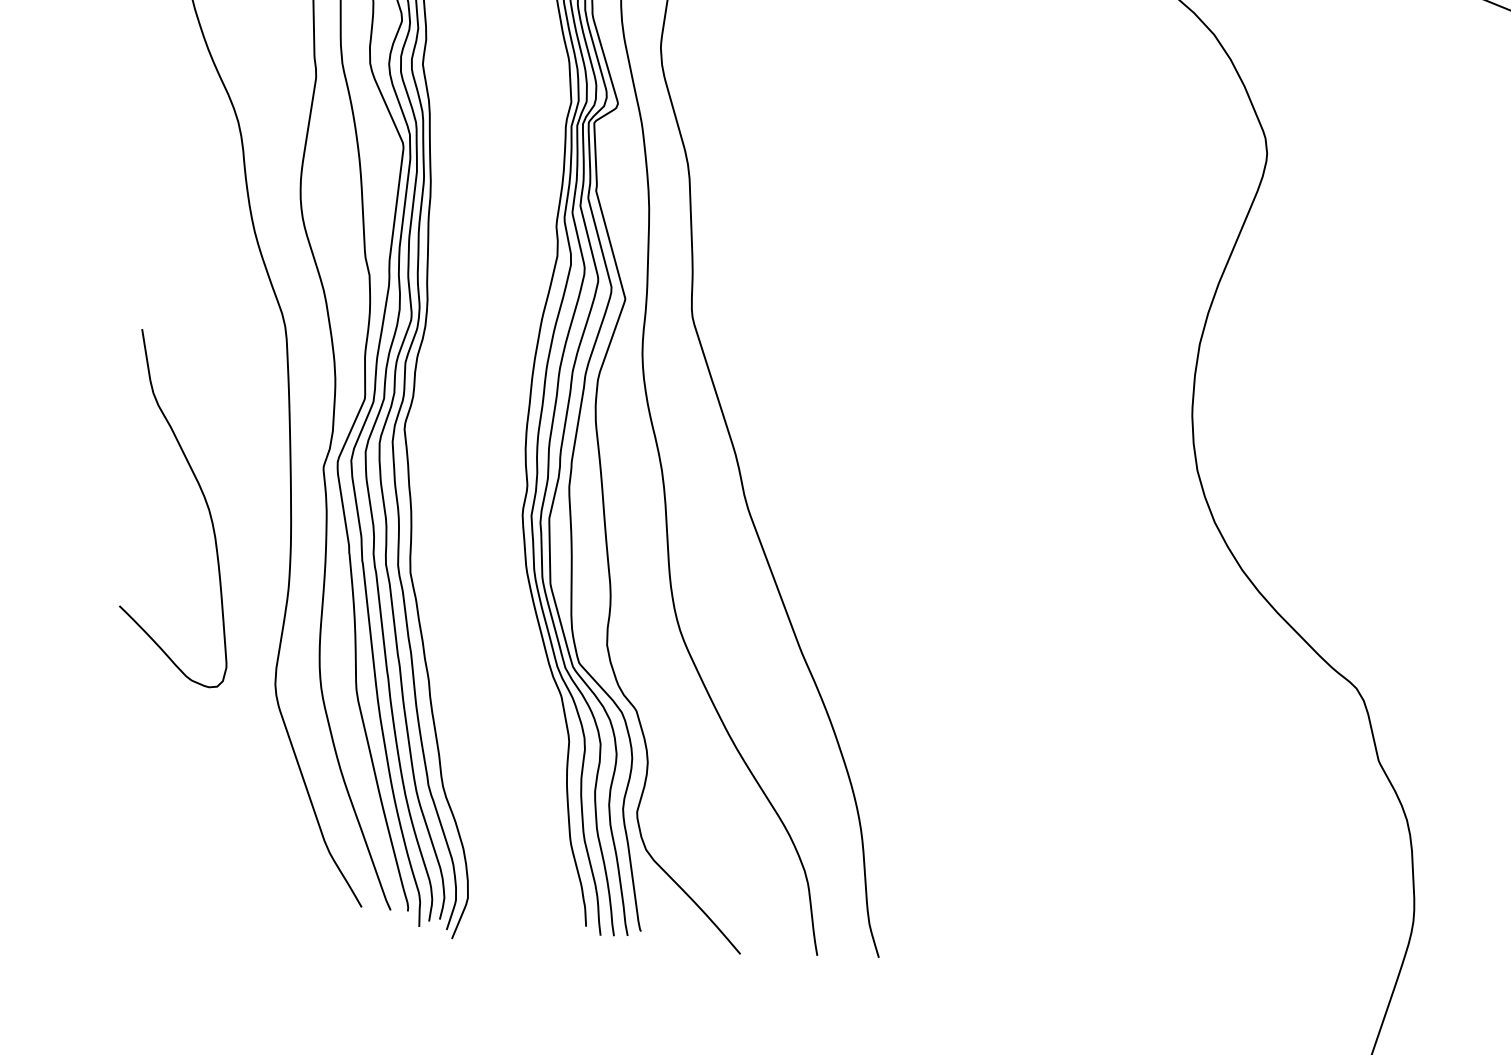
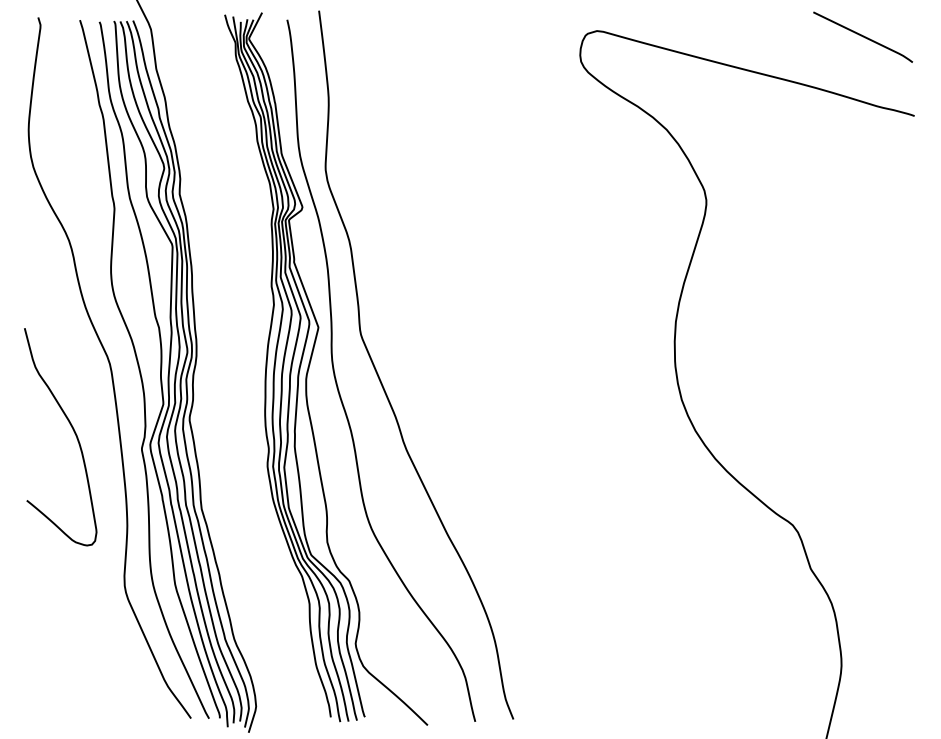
curve: (204, 502) -> (73, 431), moved

